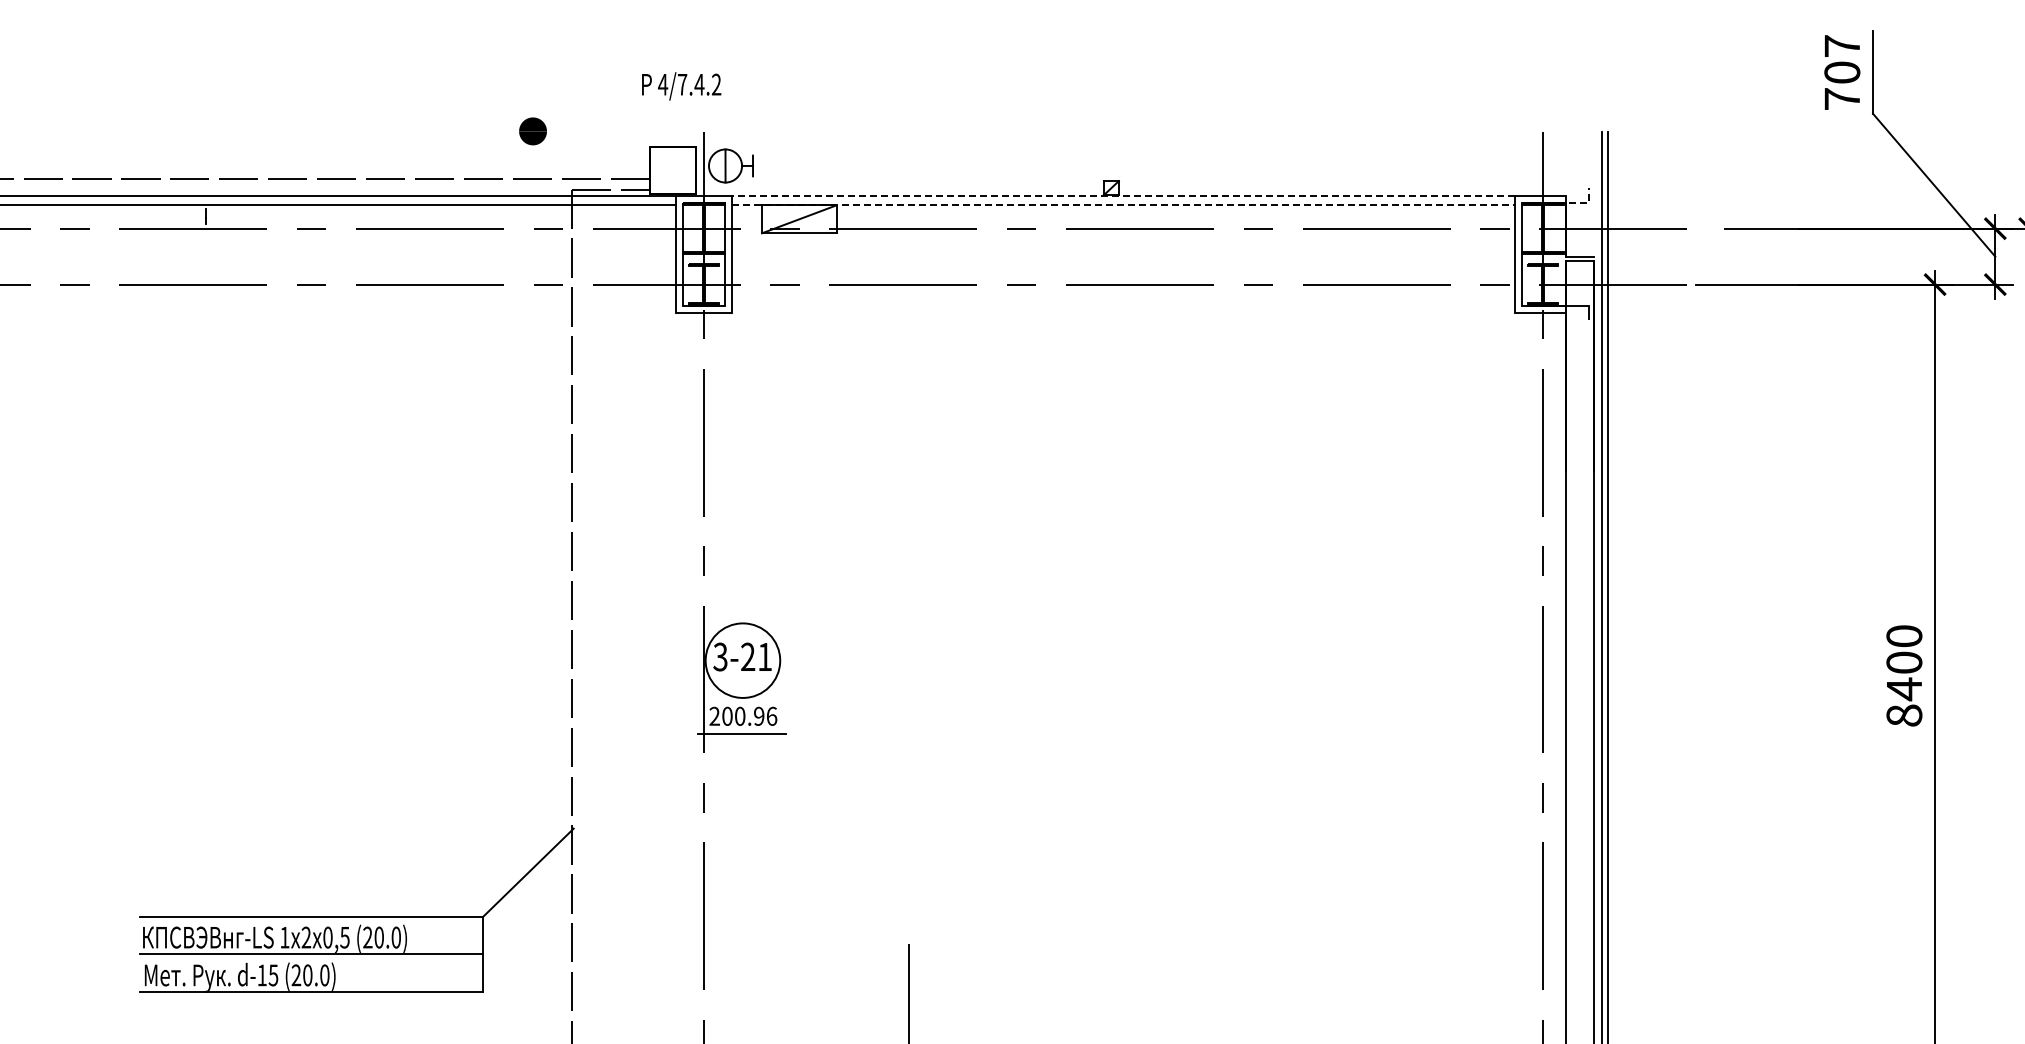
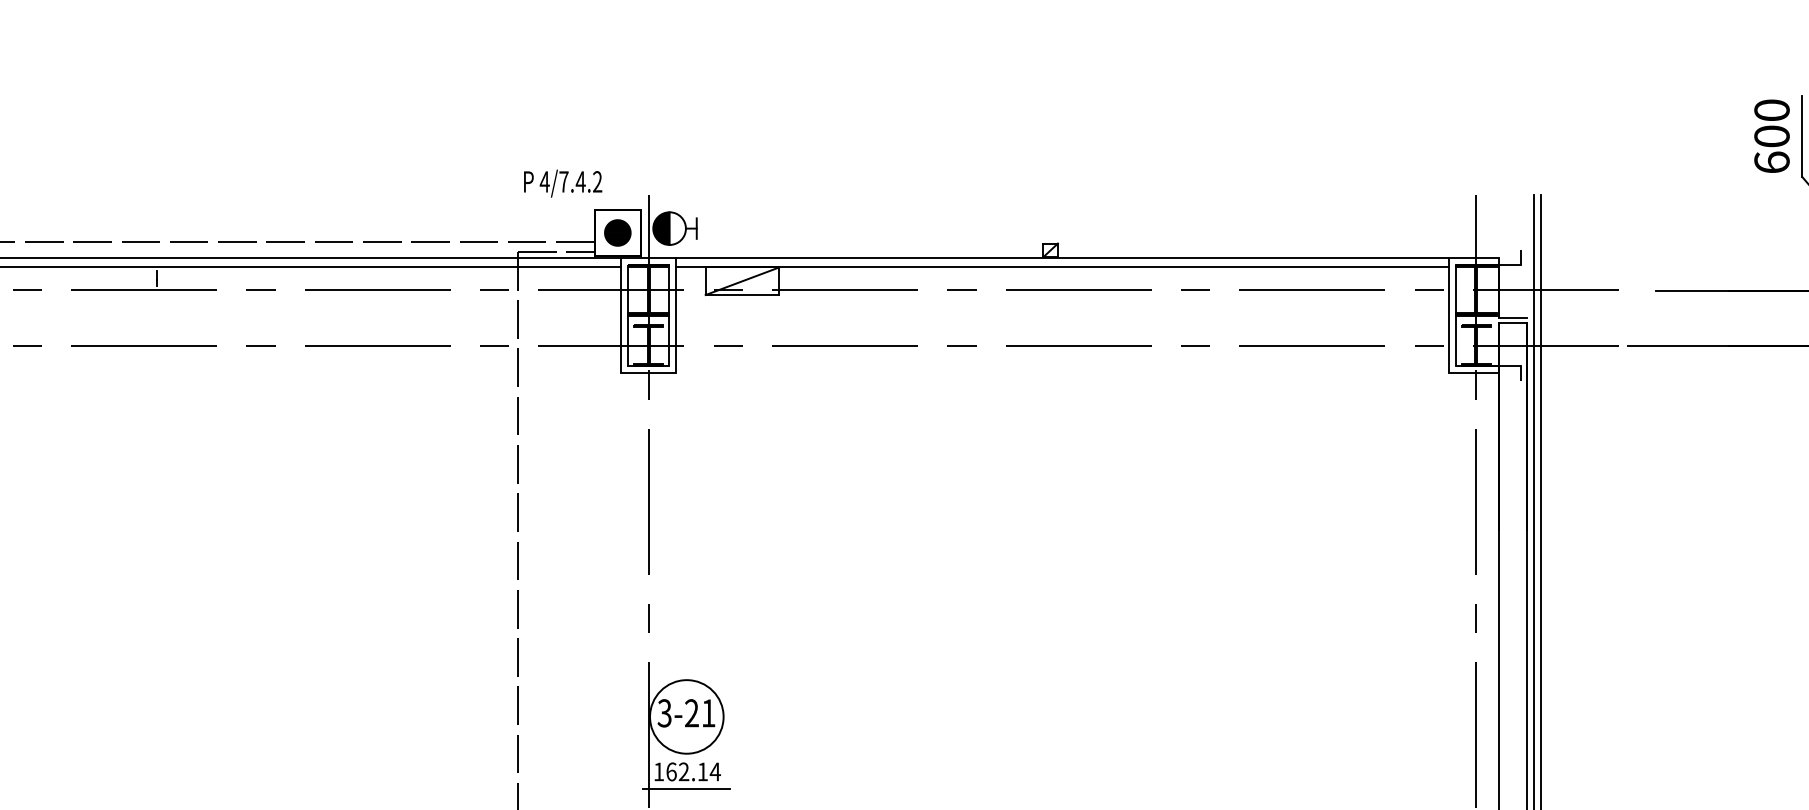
text: (1842, 72) -> (1772, 136), 707 -> 600
text: (681, 86) -> (562, 183), moved
part: (532, 131) -> (617, 233), moved
fill: (716, 165) -> (660, 228), added
line: (1123, 196) -> (1062, 258), dashed -> solid
line: (1581, 203) -> (1514, 265), dashed -> solid
line: (1124, 205) -> (1063, 267), dashed -> solid
text: (743, 715) -> (687, 771), 200.96 -> 162.14

